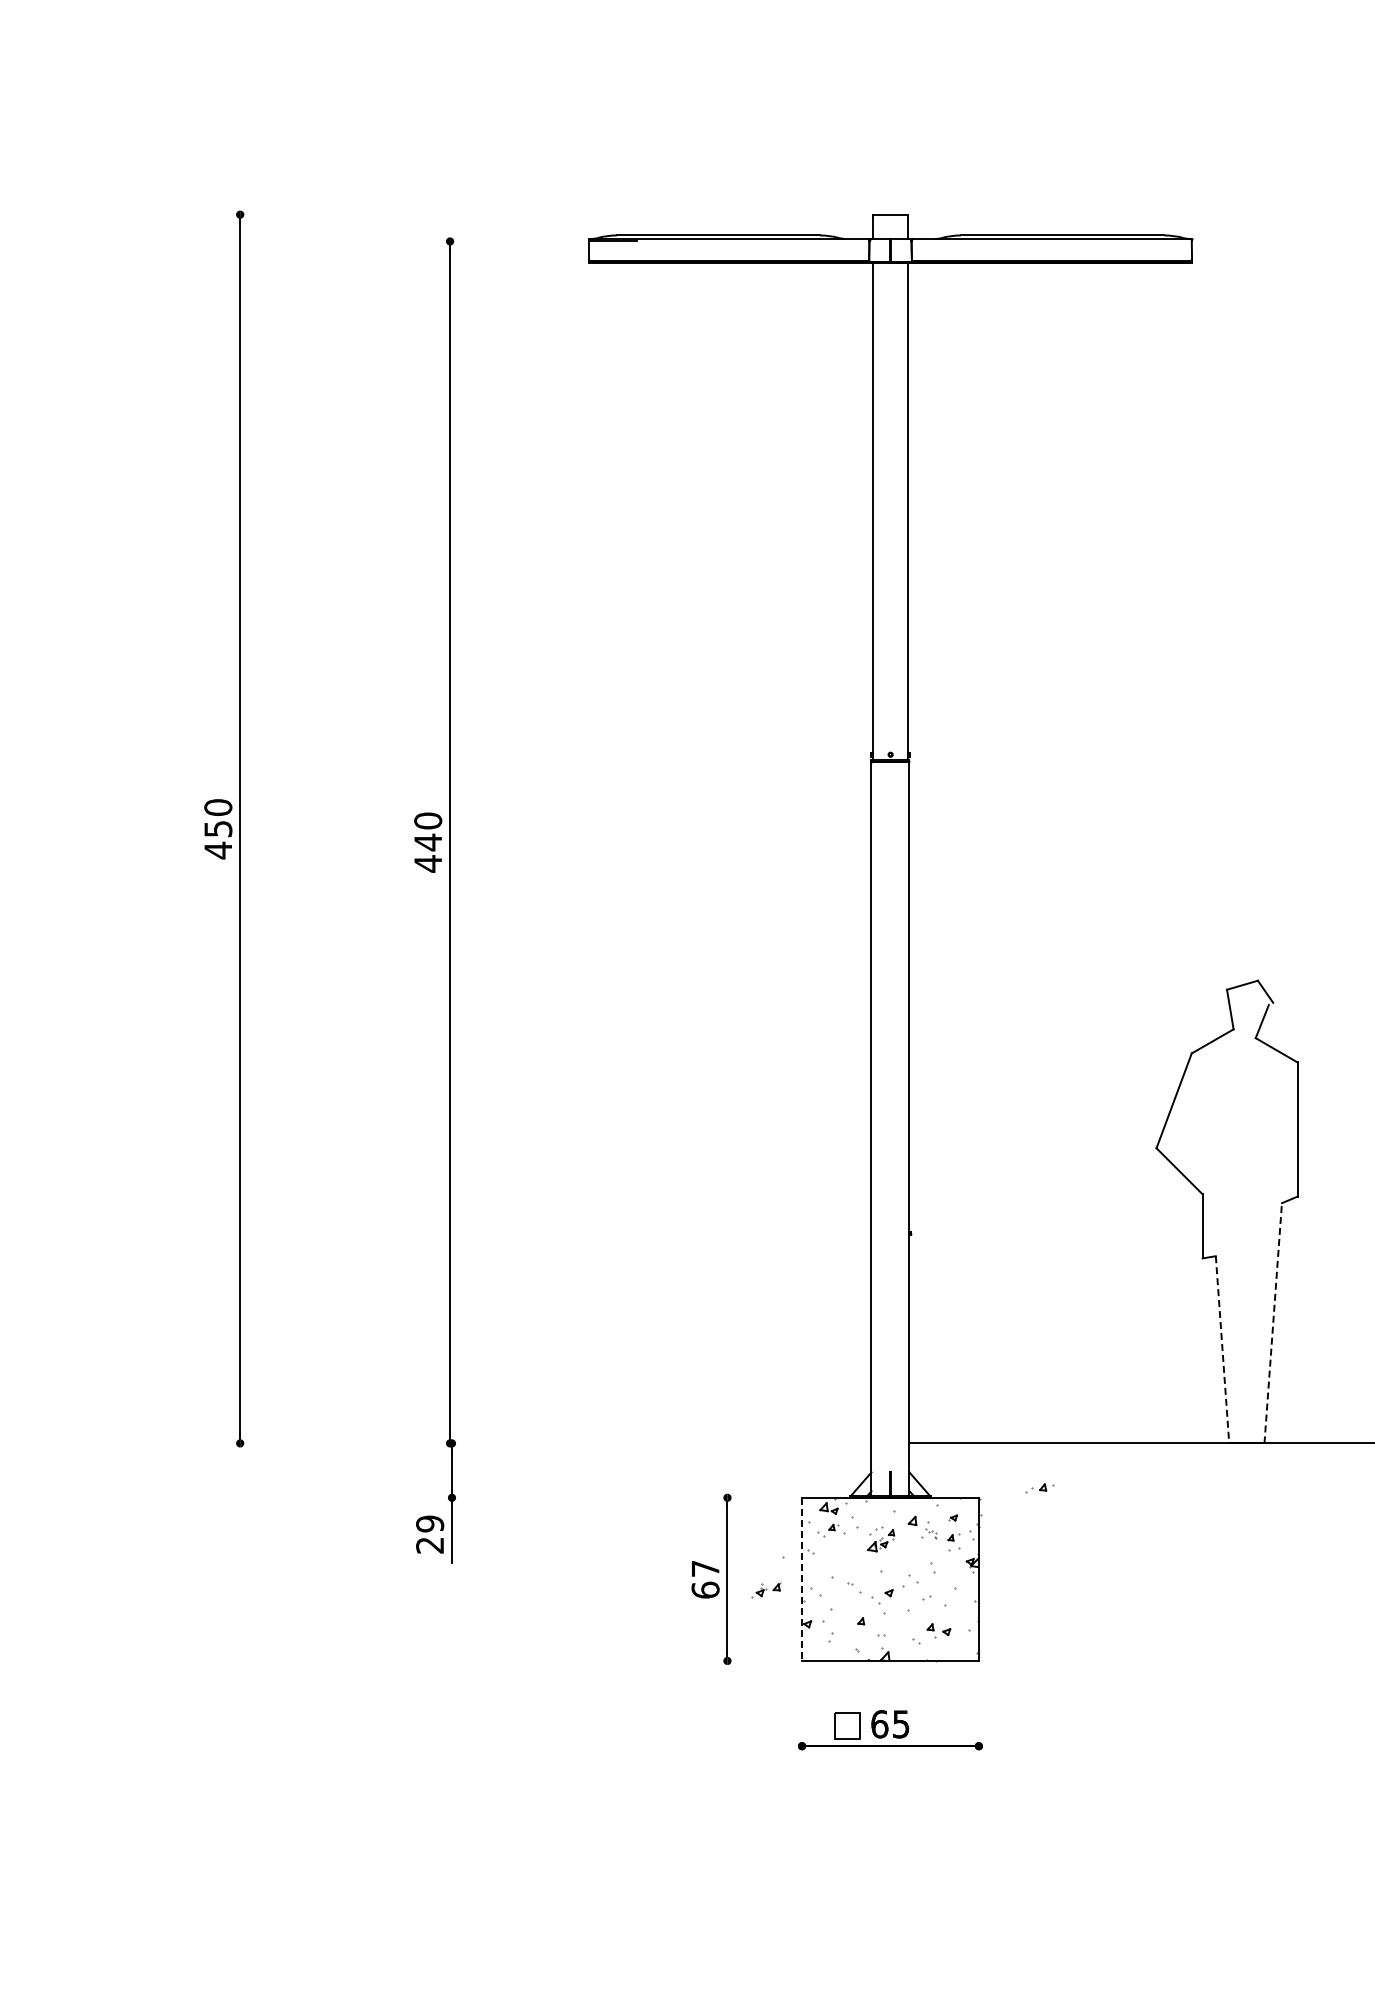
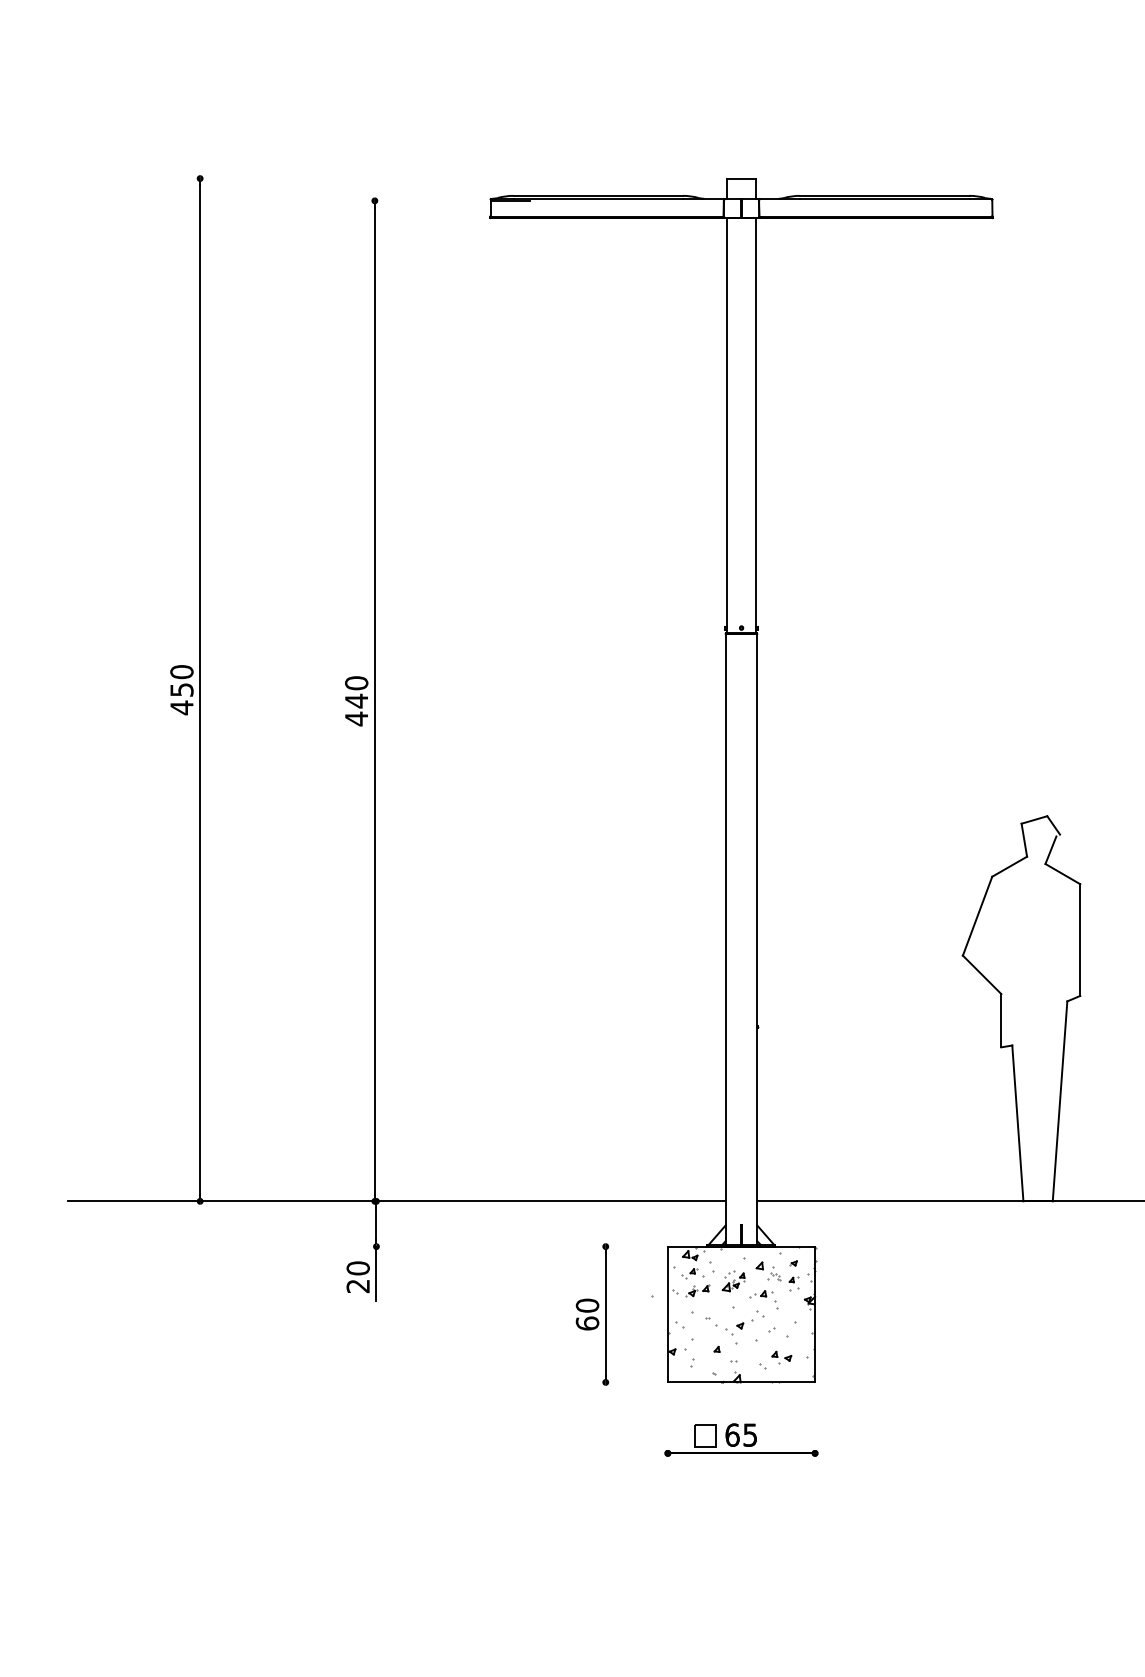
line: (1273, 1322) -> (1060, 1100), dashed -> solid
line: (1222, 1349) -> (1017, 1123), dashed -> solid
line: (476, 1443) -> (396, 1201), added
part: (1039, 1488) -> (760, 1294), moved
text: (430, 1523) -> (358, 1268), 29 -> 20
text: (705, 1568) -> (587, 1305), 67 -> 60
line: (802, 1579) -> (668, 1314), dashed -> solid
part: (766, 1590) -> (697, 1291), moved

